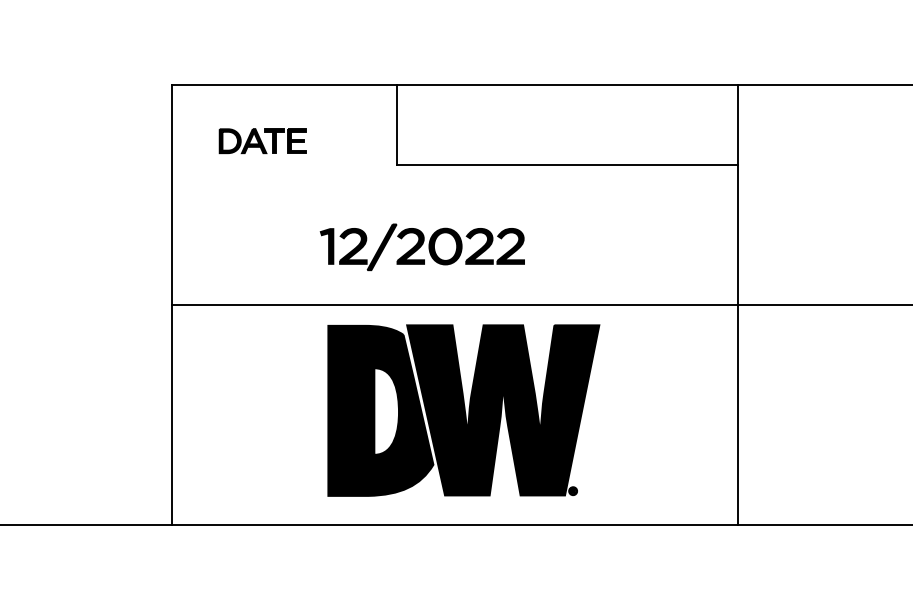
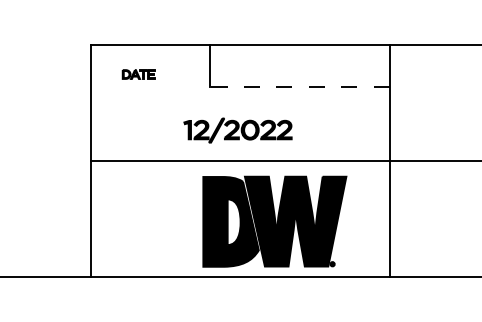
part: (262, 141) -> (138, 74), size x0.7
line: (567, 165) -> (299, 87), solid -> dashed
part: (421, 247) -> (237, 130), moved
part: (463, 410) -> (274, 221), moved

